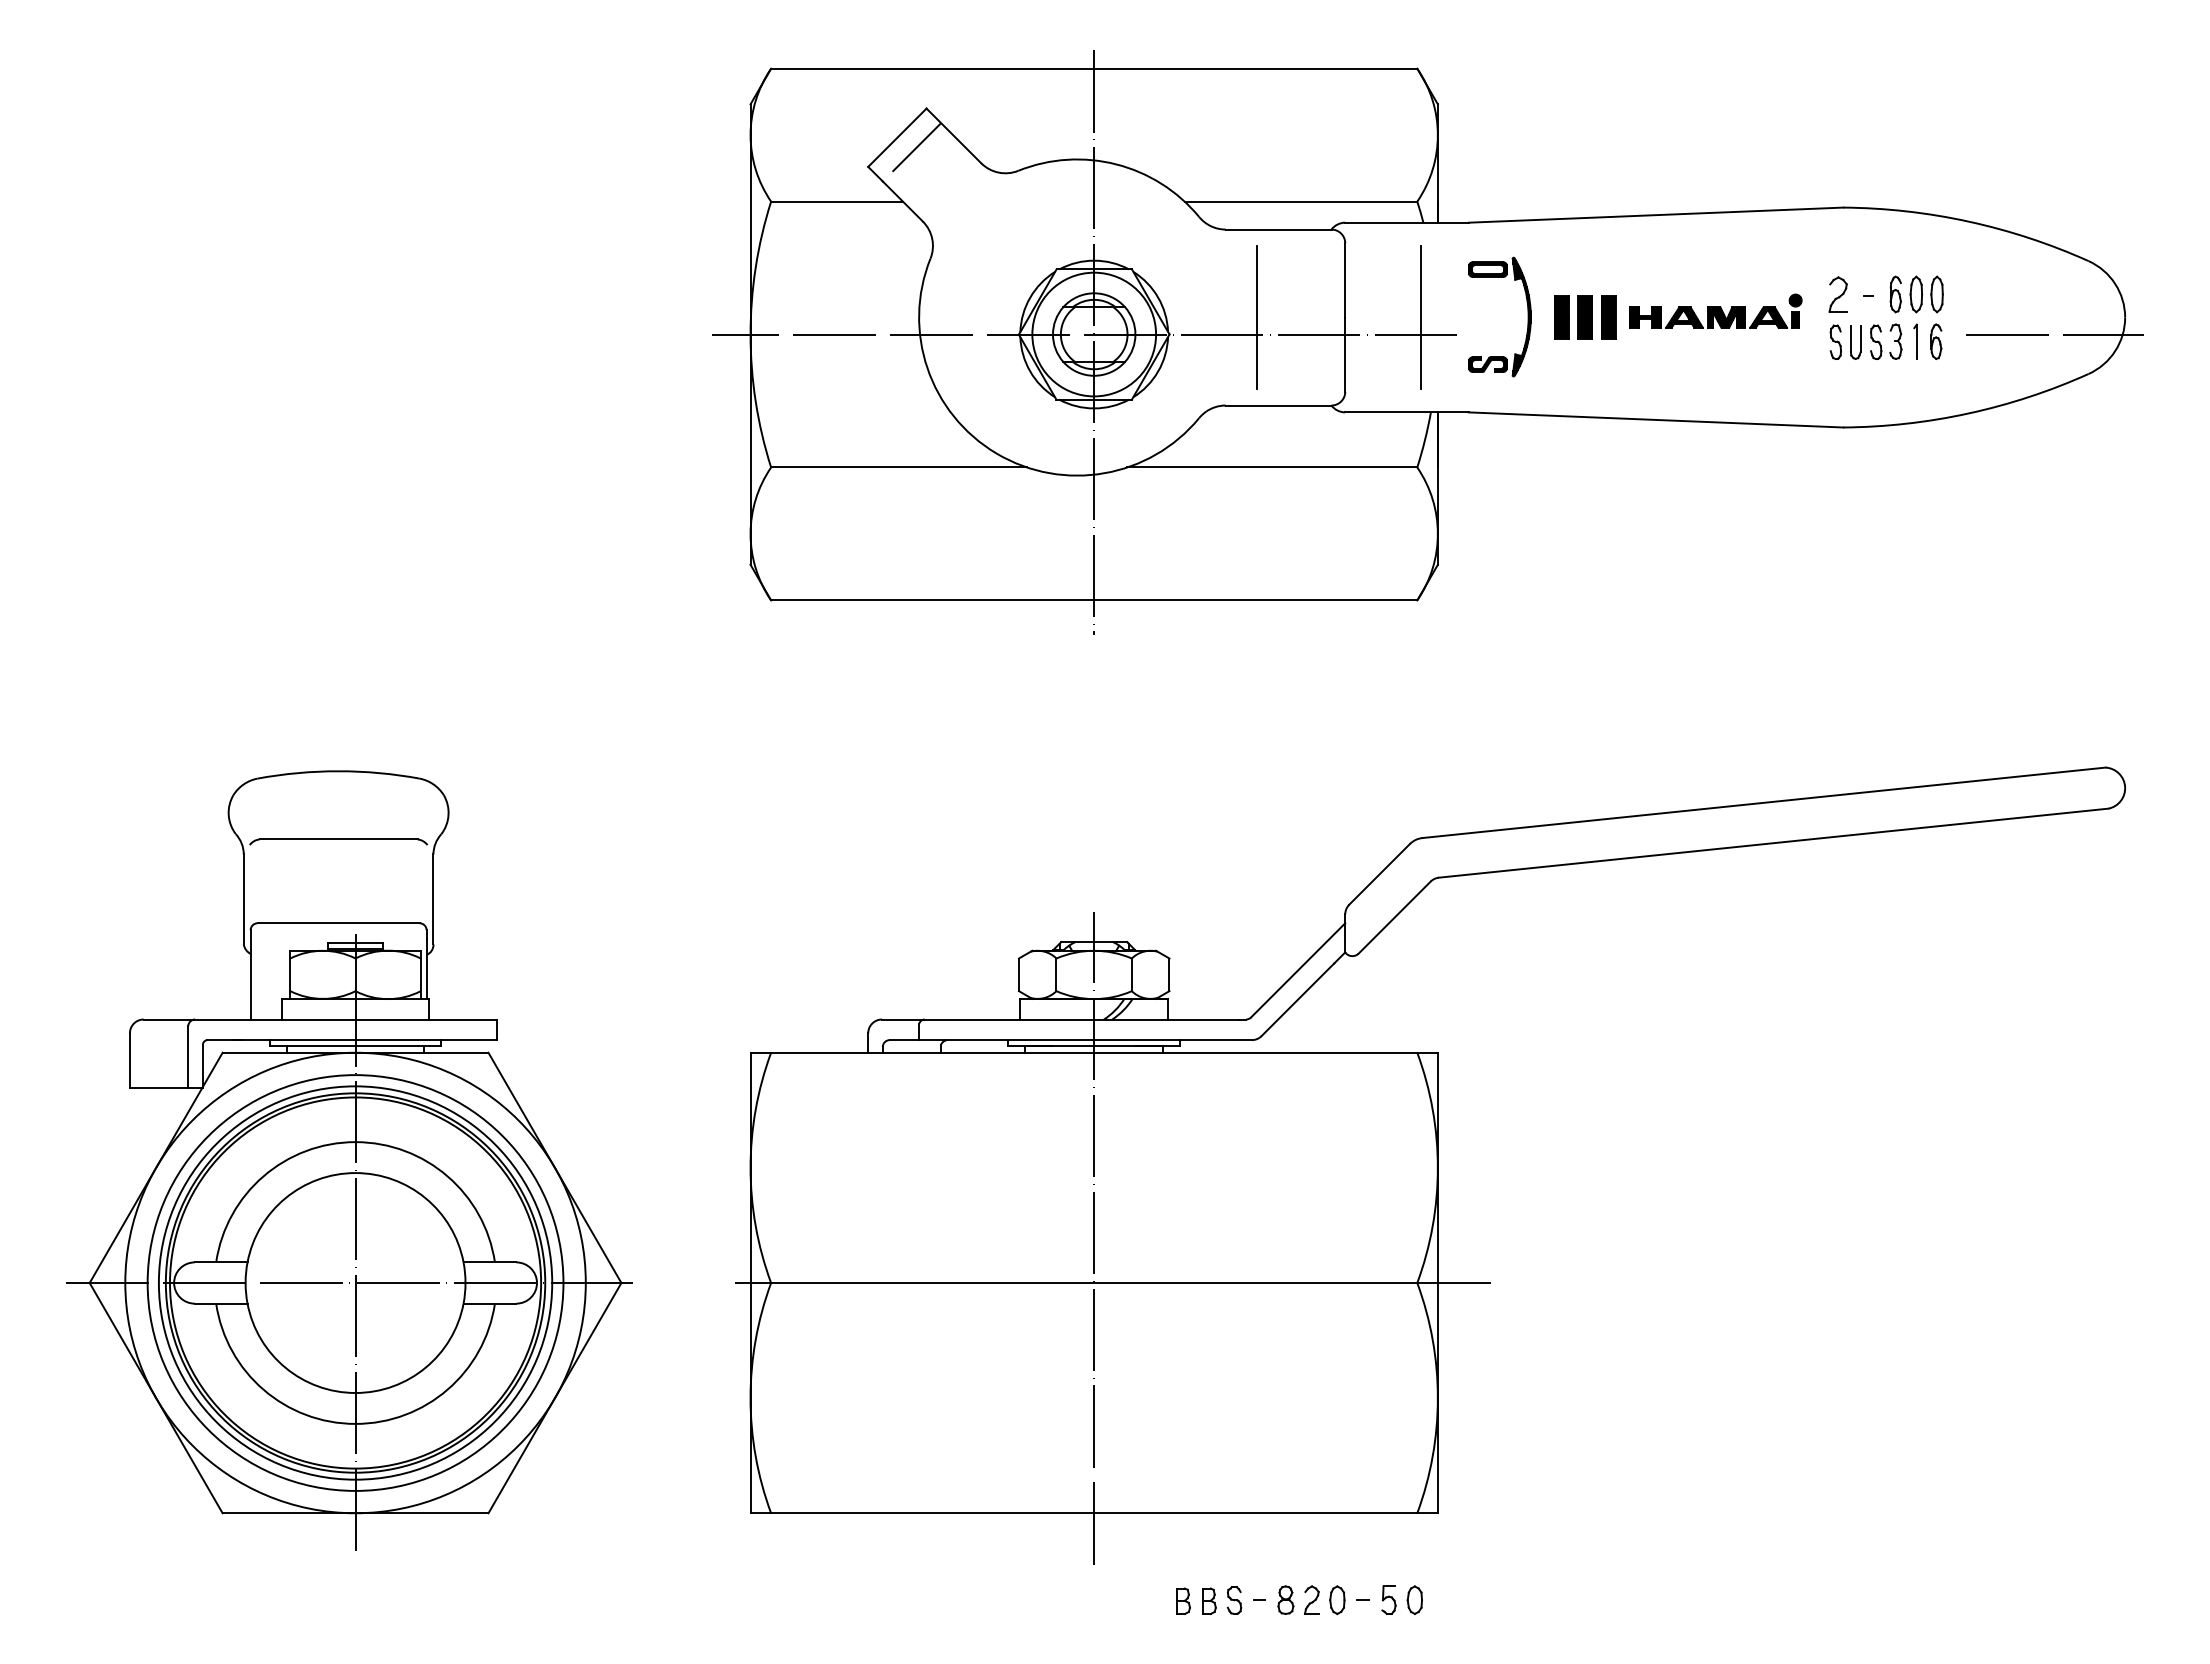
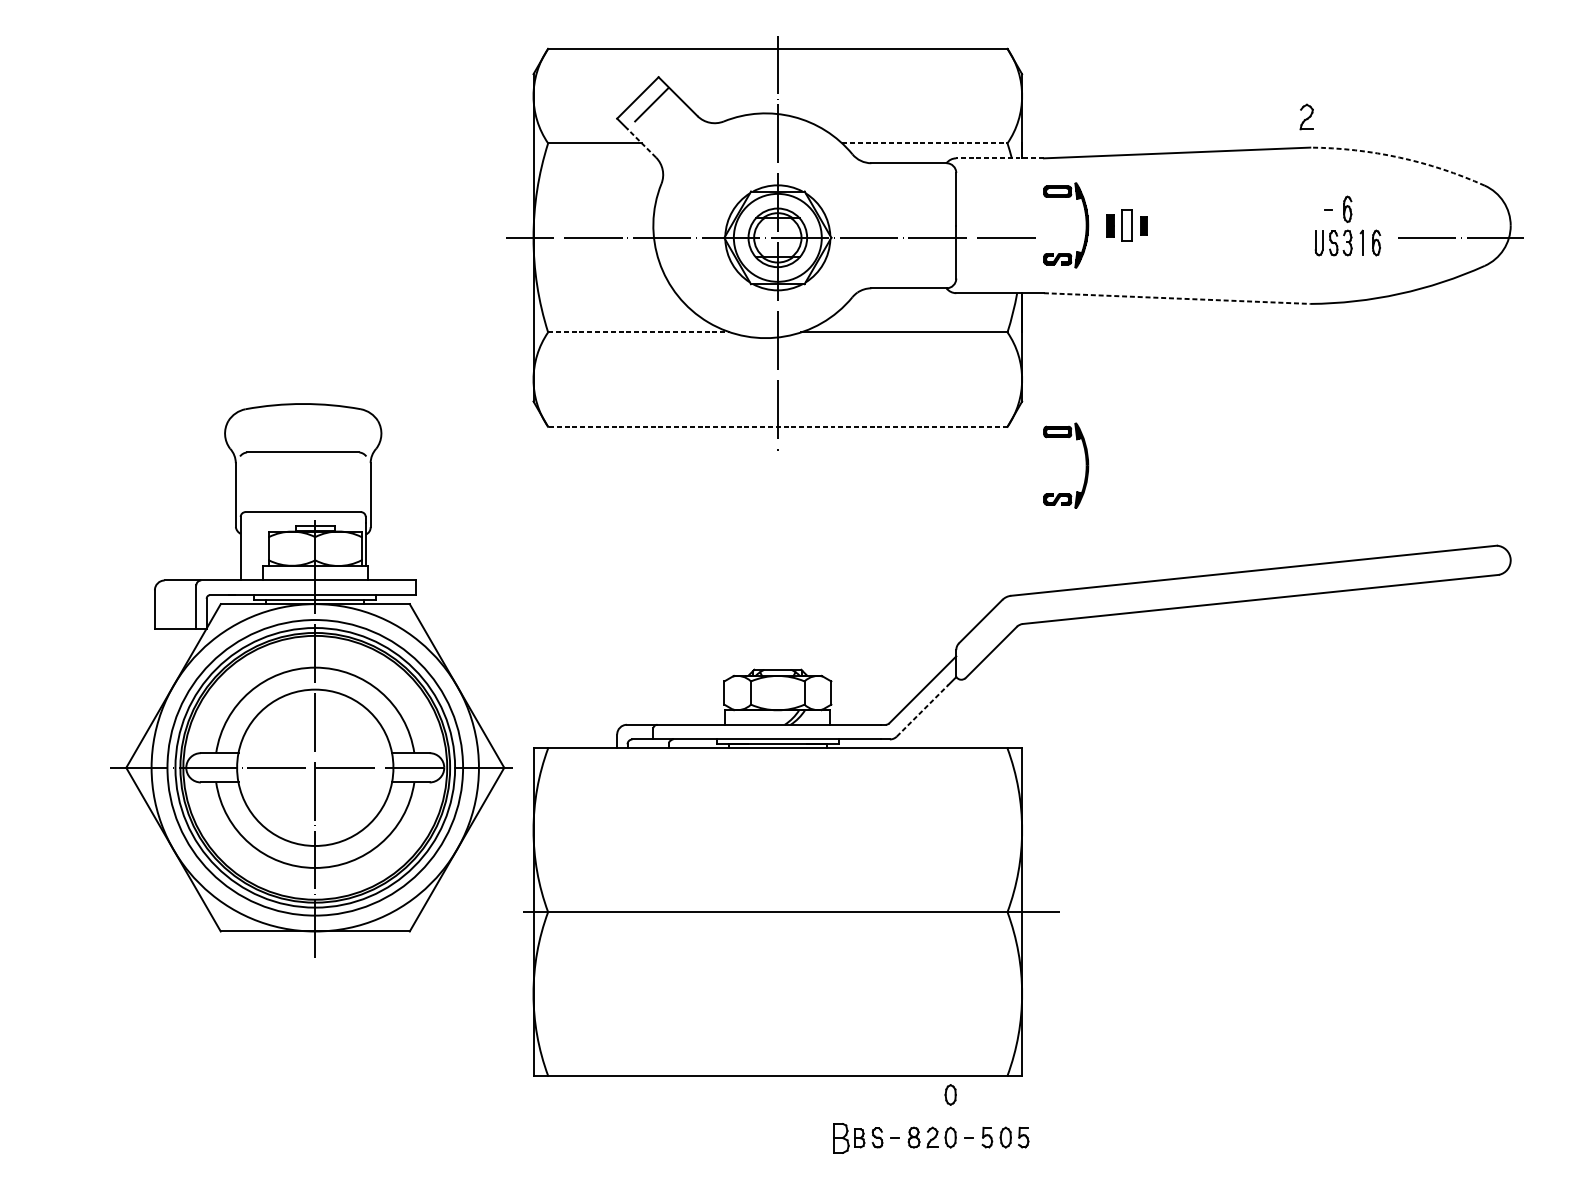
line: (902, 201) -> (641, 143), solid -> dashed
line: (1301, 201) -> (925, 143), solid -> dashed
arc: (1968, 221) -> (1399, 157), solid -> dashed
line: (1406, 222) -> (999, 158), solid -> dashed
part: (1837, 294) -> (1306, 116), moved
part: (1926, 294) -> (1369, 209), removed
part: (1715, 310) -> (1219, 220), removed
line: (1257, 317) -> (893, 225), removed
line: (1420, 317) -> (1009, 225), removed
part: (1561, 317) -> (1110, 225), size x0.7
hatch: (1584, 317) -> (1126, 225), removed
part: (1608, 317) -> (1143, 225), size x0.6
part: (1835, 341) -> (1304, 242), removed
line: (1656, 419) -> (1177, 298), solid -> dashed
line: (899, 467) -> (639, 332), solid -> dashed
line: (1093, 600) -> (777, 426), solid -> dashed
part: (1527, 654) -> (1085, 465), added
line: (1298, 999) -> (923, 710), solid -> dashed
part: (349, 1160) -> (310, 680), moved
line: (1094, 1237) -> (778, 879), removed
part: (1337, 1540) -> (950, 1095), added
part: (1439, 1599) -> (1023, 1137), added
part: (1183, 1600) -> (841, 1137), size x1.6

